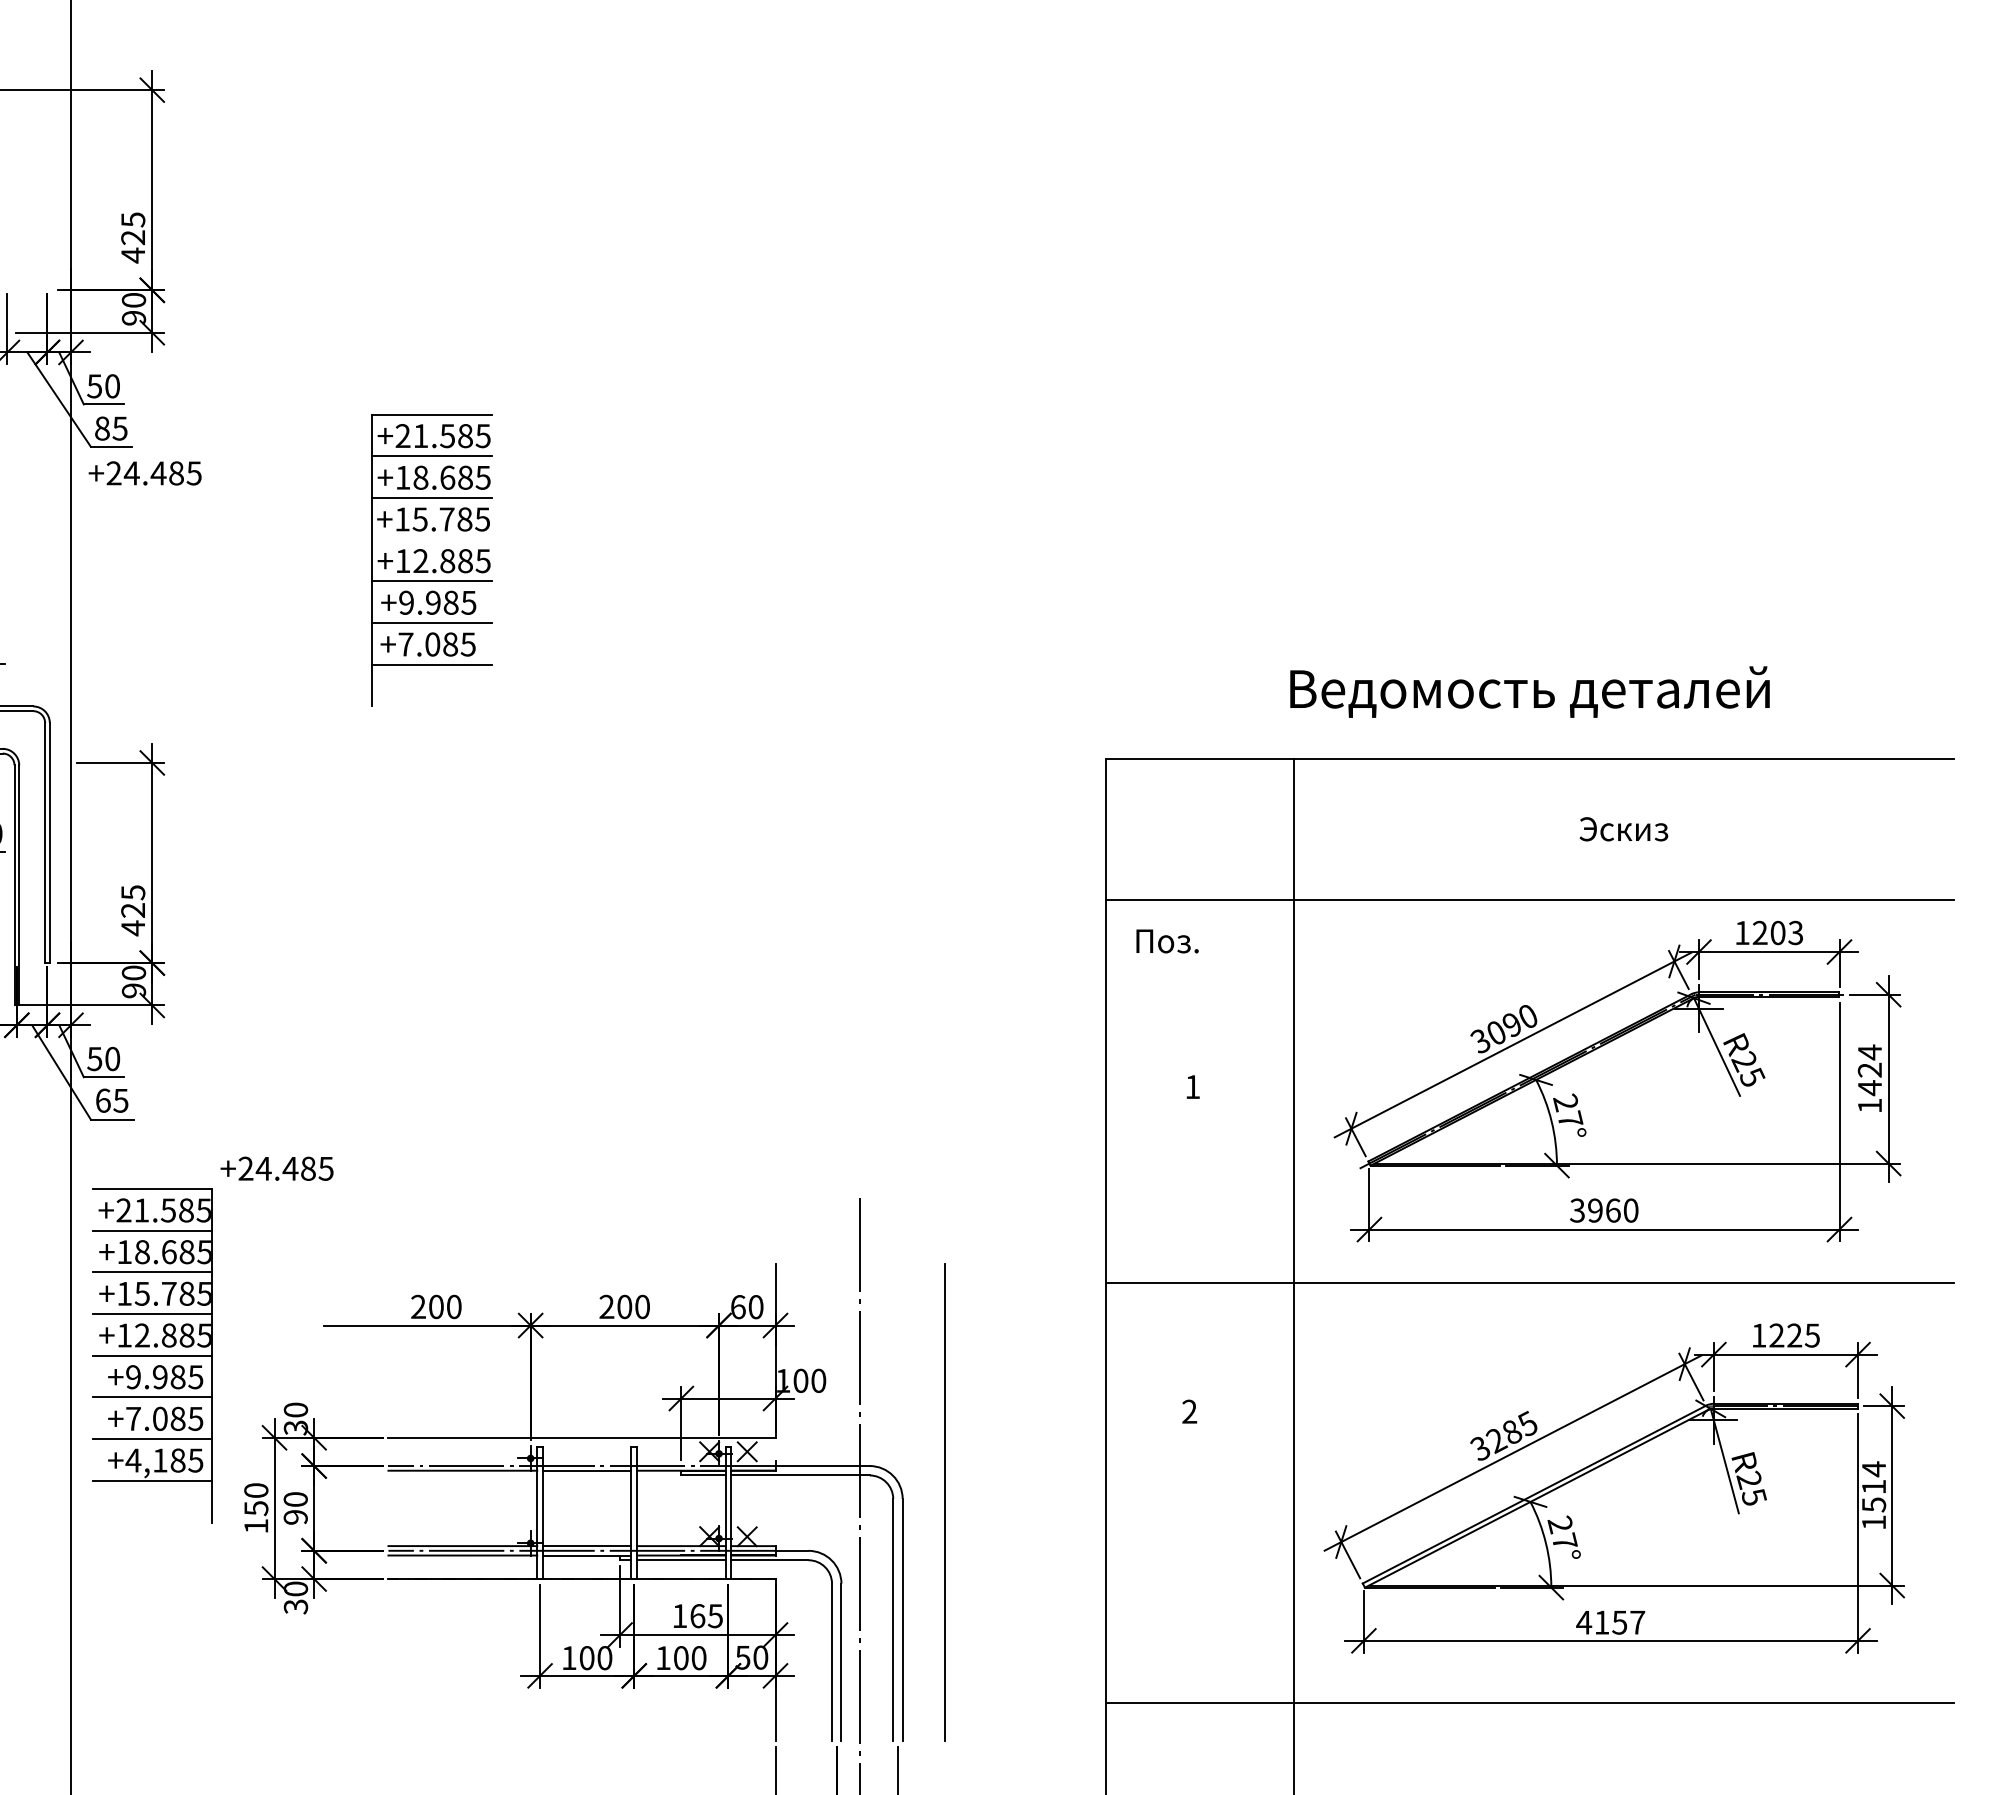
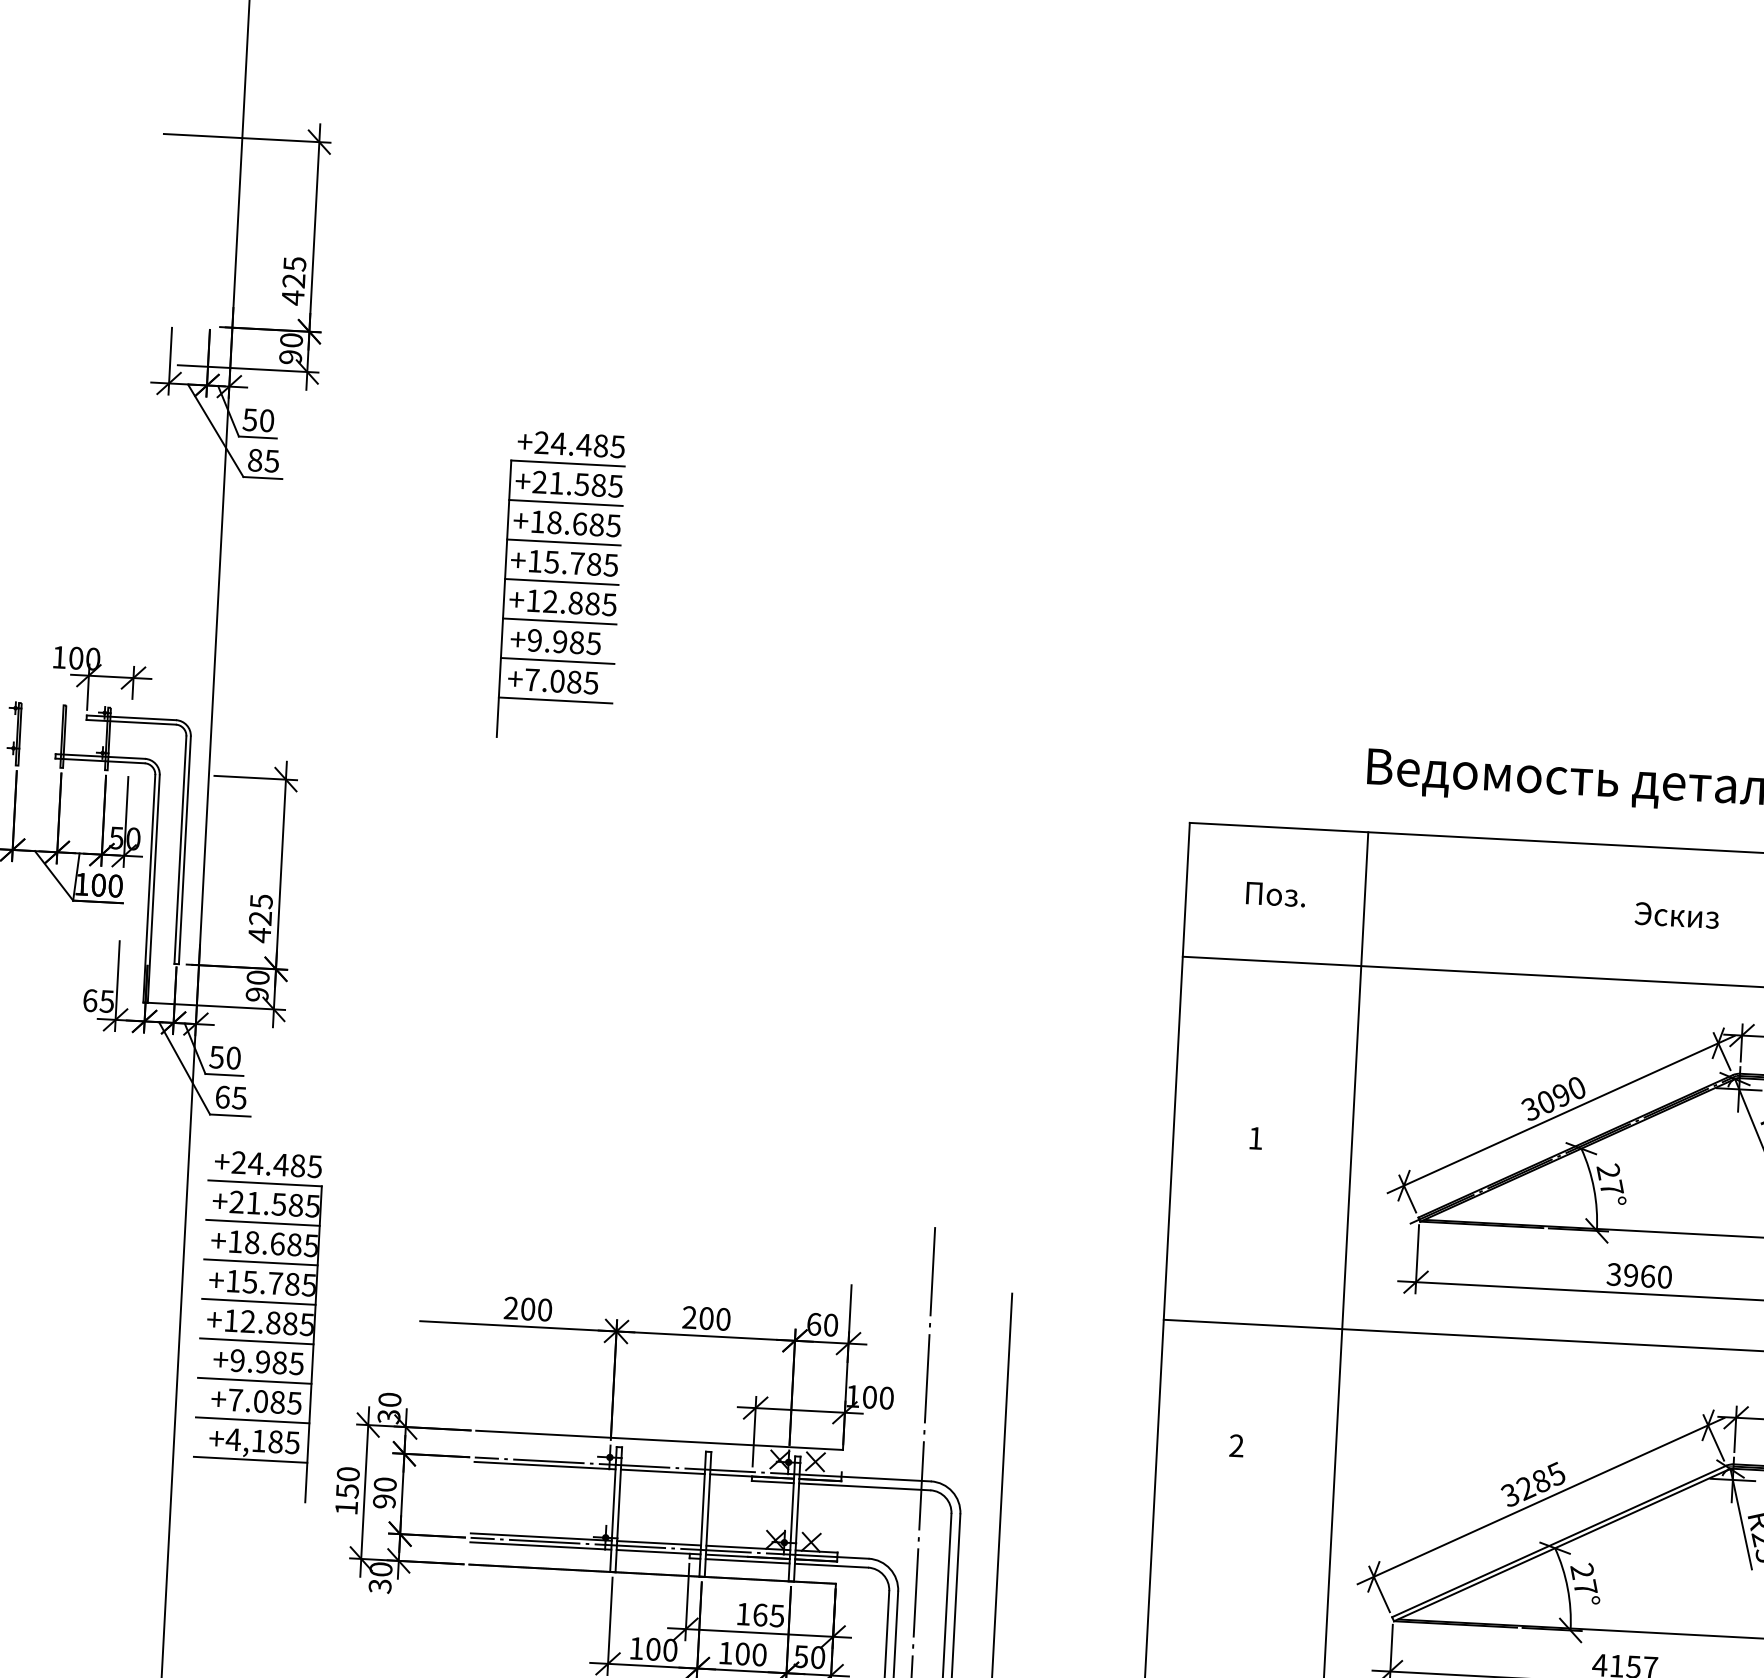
text: (144, 473) -> (570, 444), moved
line: (431, 539) -> (561, 581), added
text: (1167, 941) -> (1275, 894), moved
text: (276, 1168) -> (267, 1163), moved

